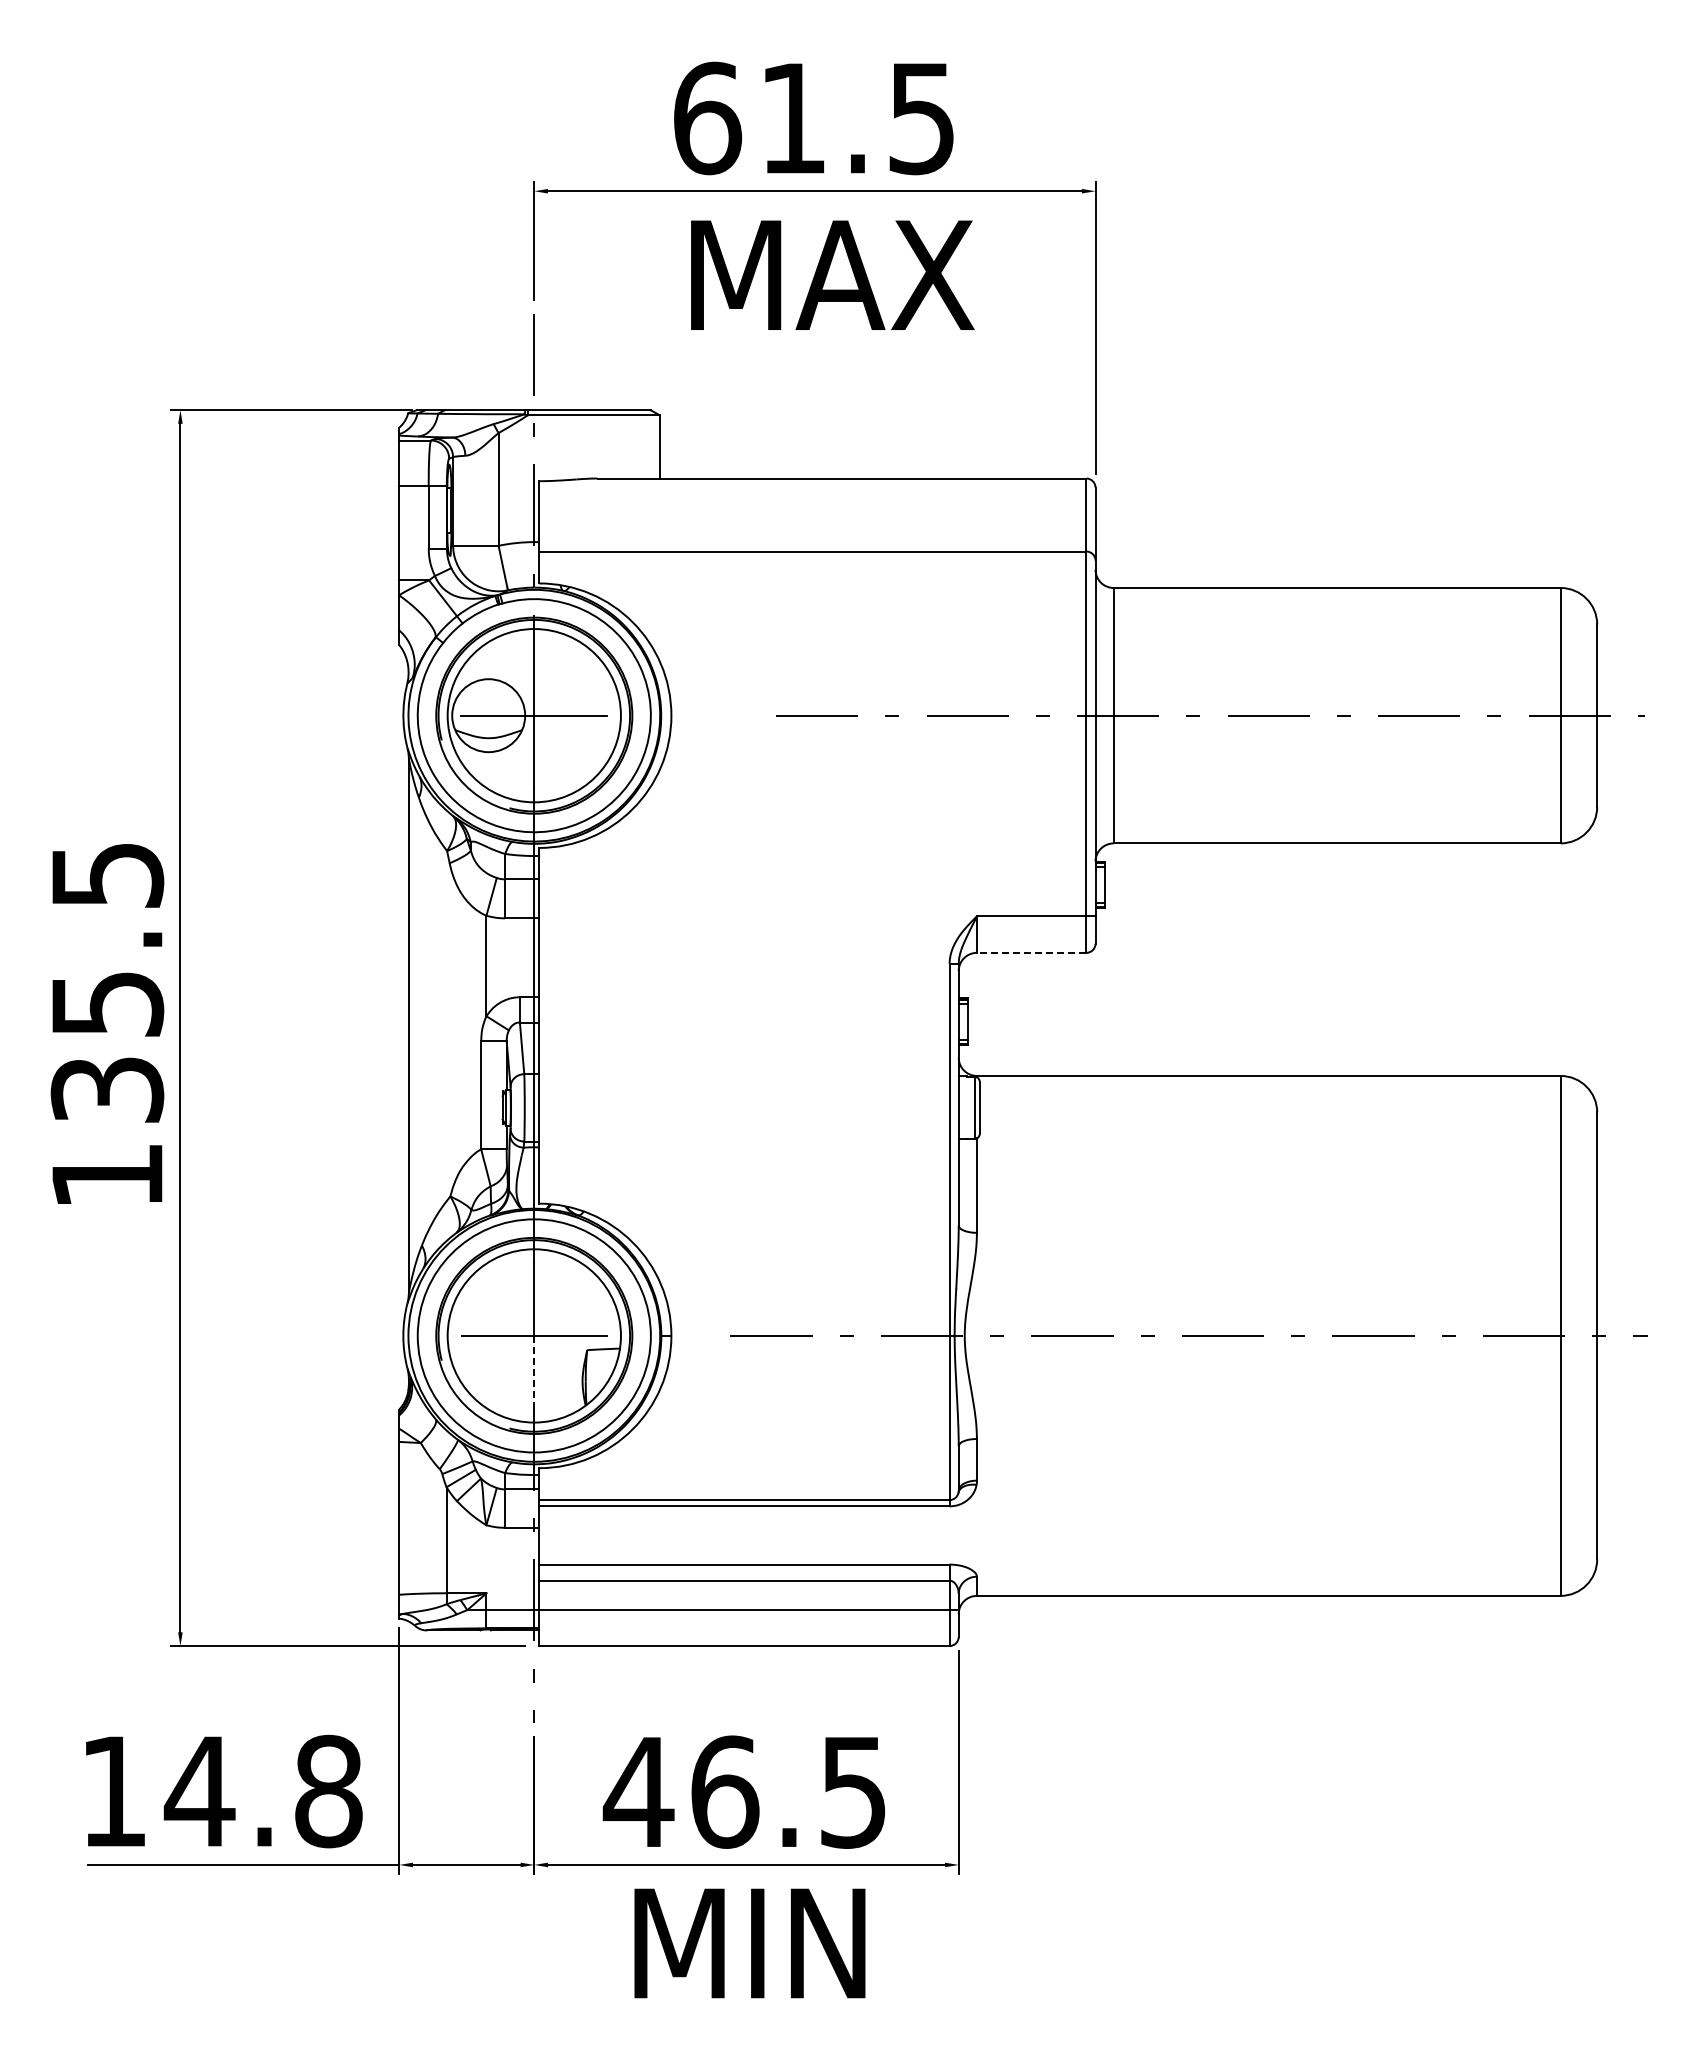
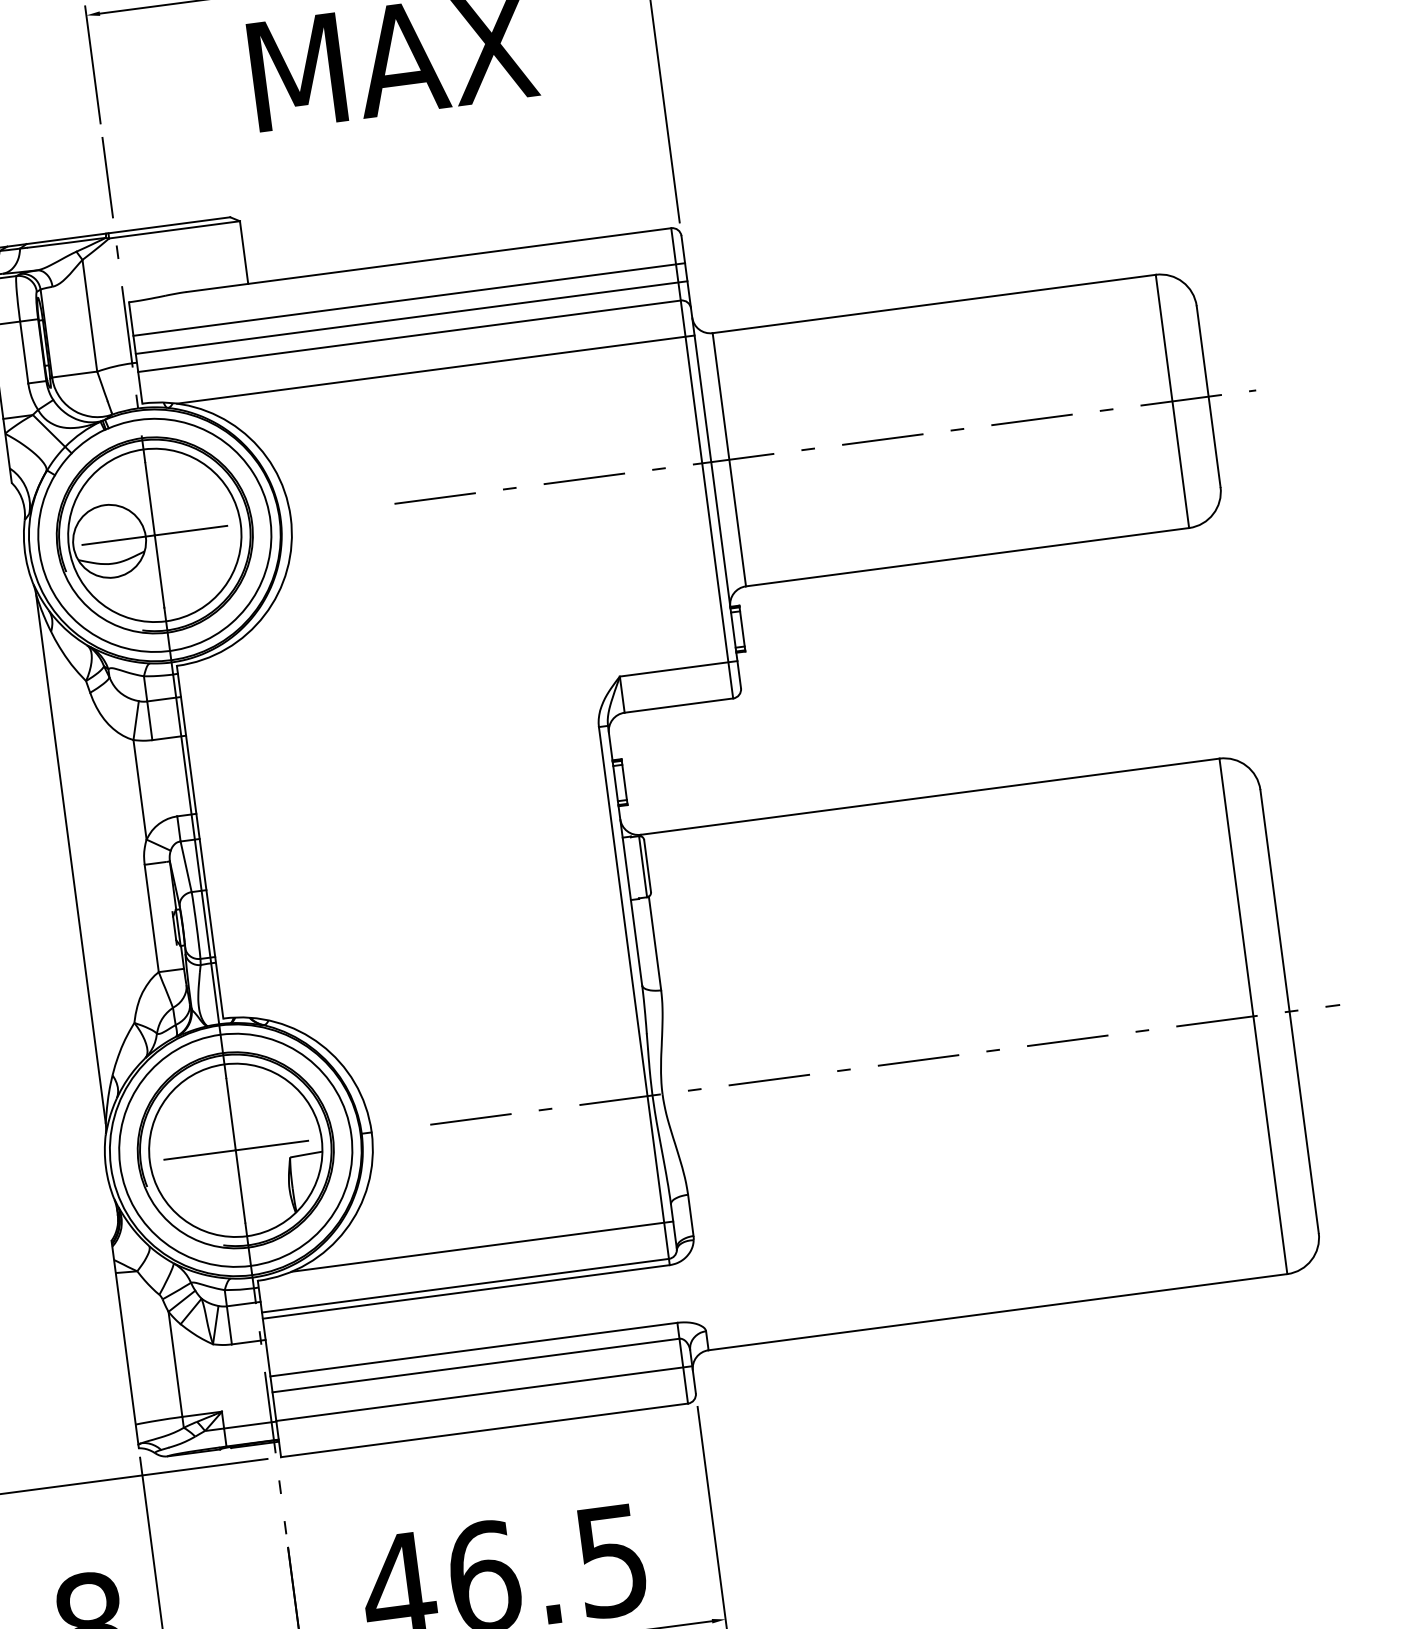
line: (817, 515) -> (409, 299), added
line: (817, 533) -> (411, 317), added
line: (834, 588) -> (435, 370), added
line: (1031, 952) -> (678, 705), dashed -> solid
line: (534, 1372) -> (240, 1186), dashed -> solid
line: (765, 1463) -> (481, 1246), added

